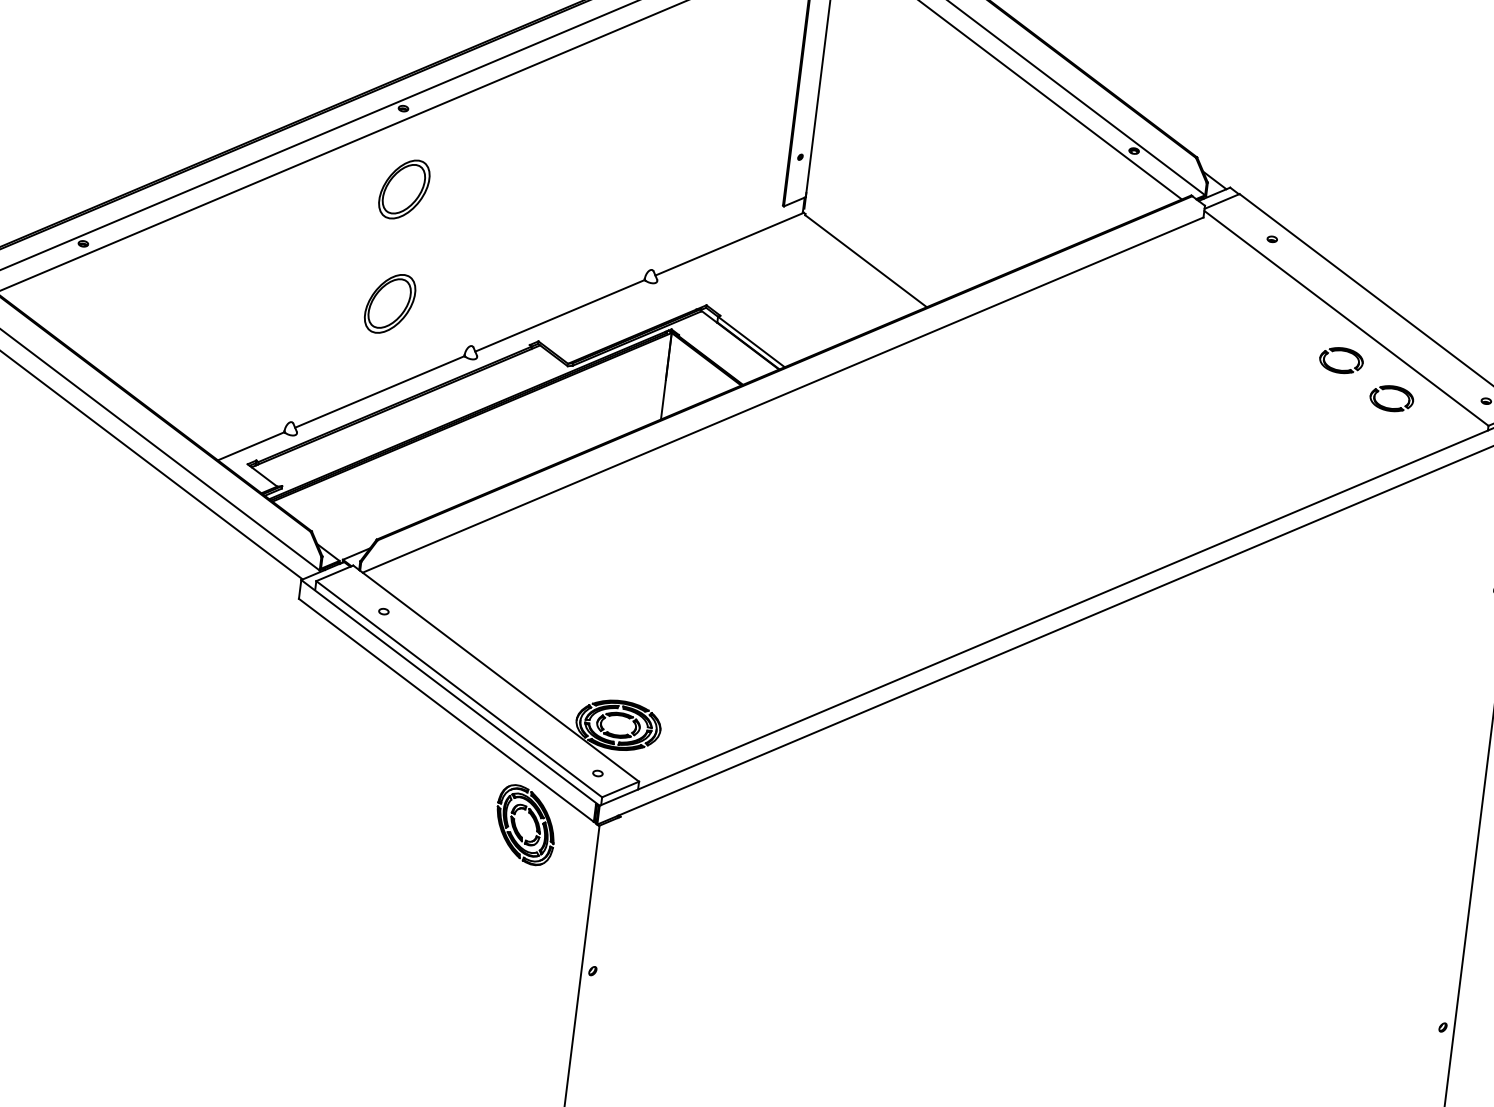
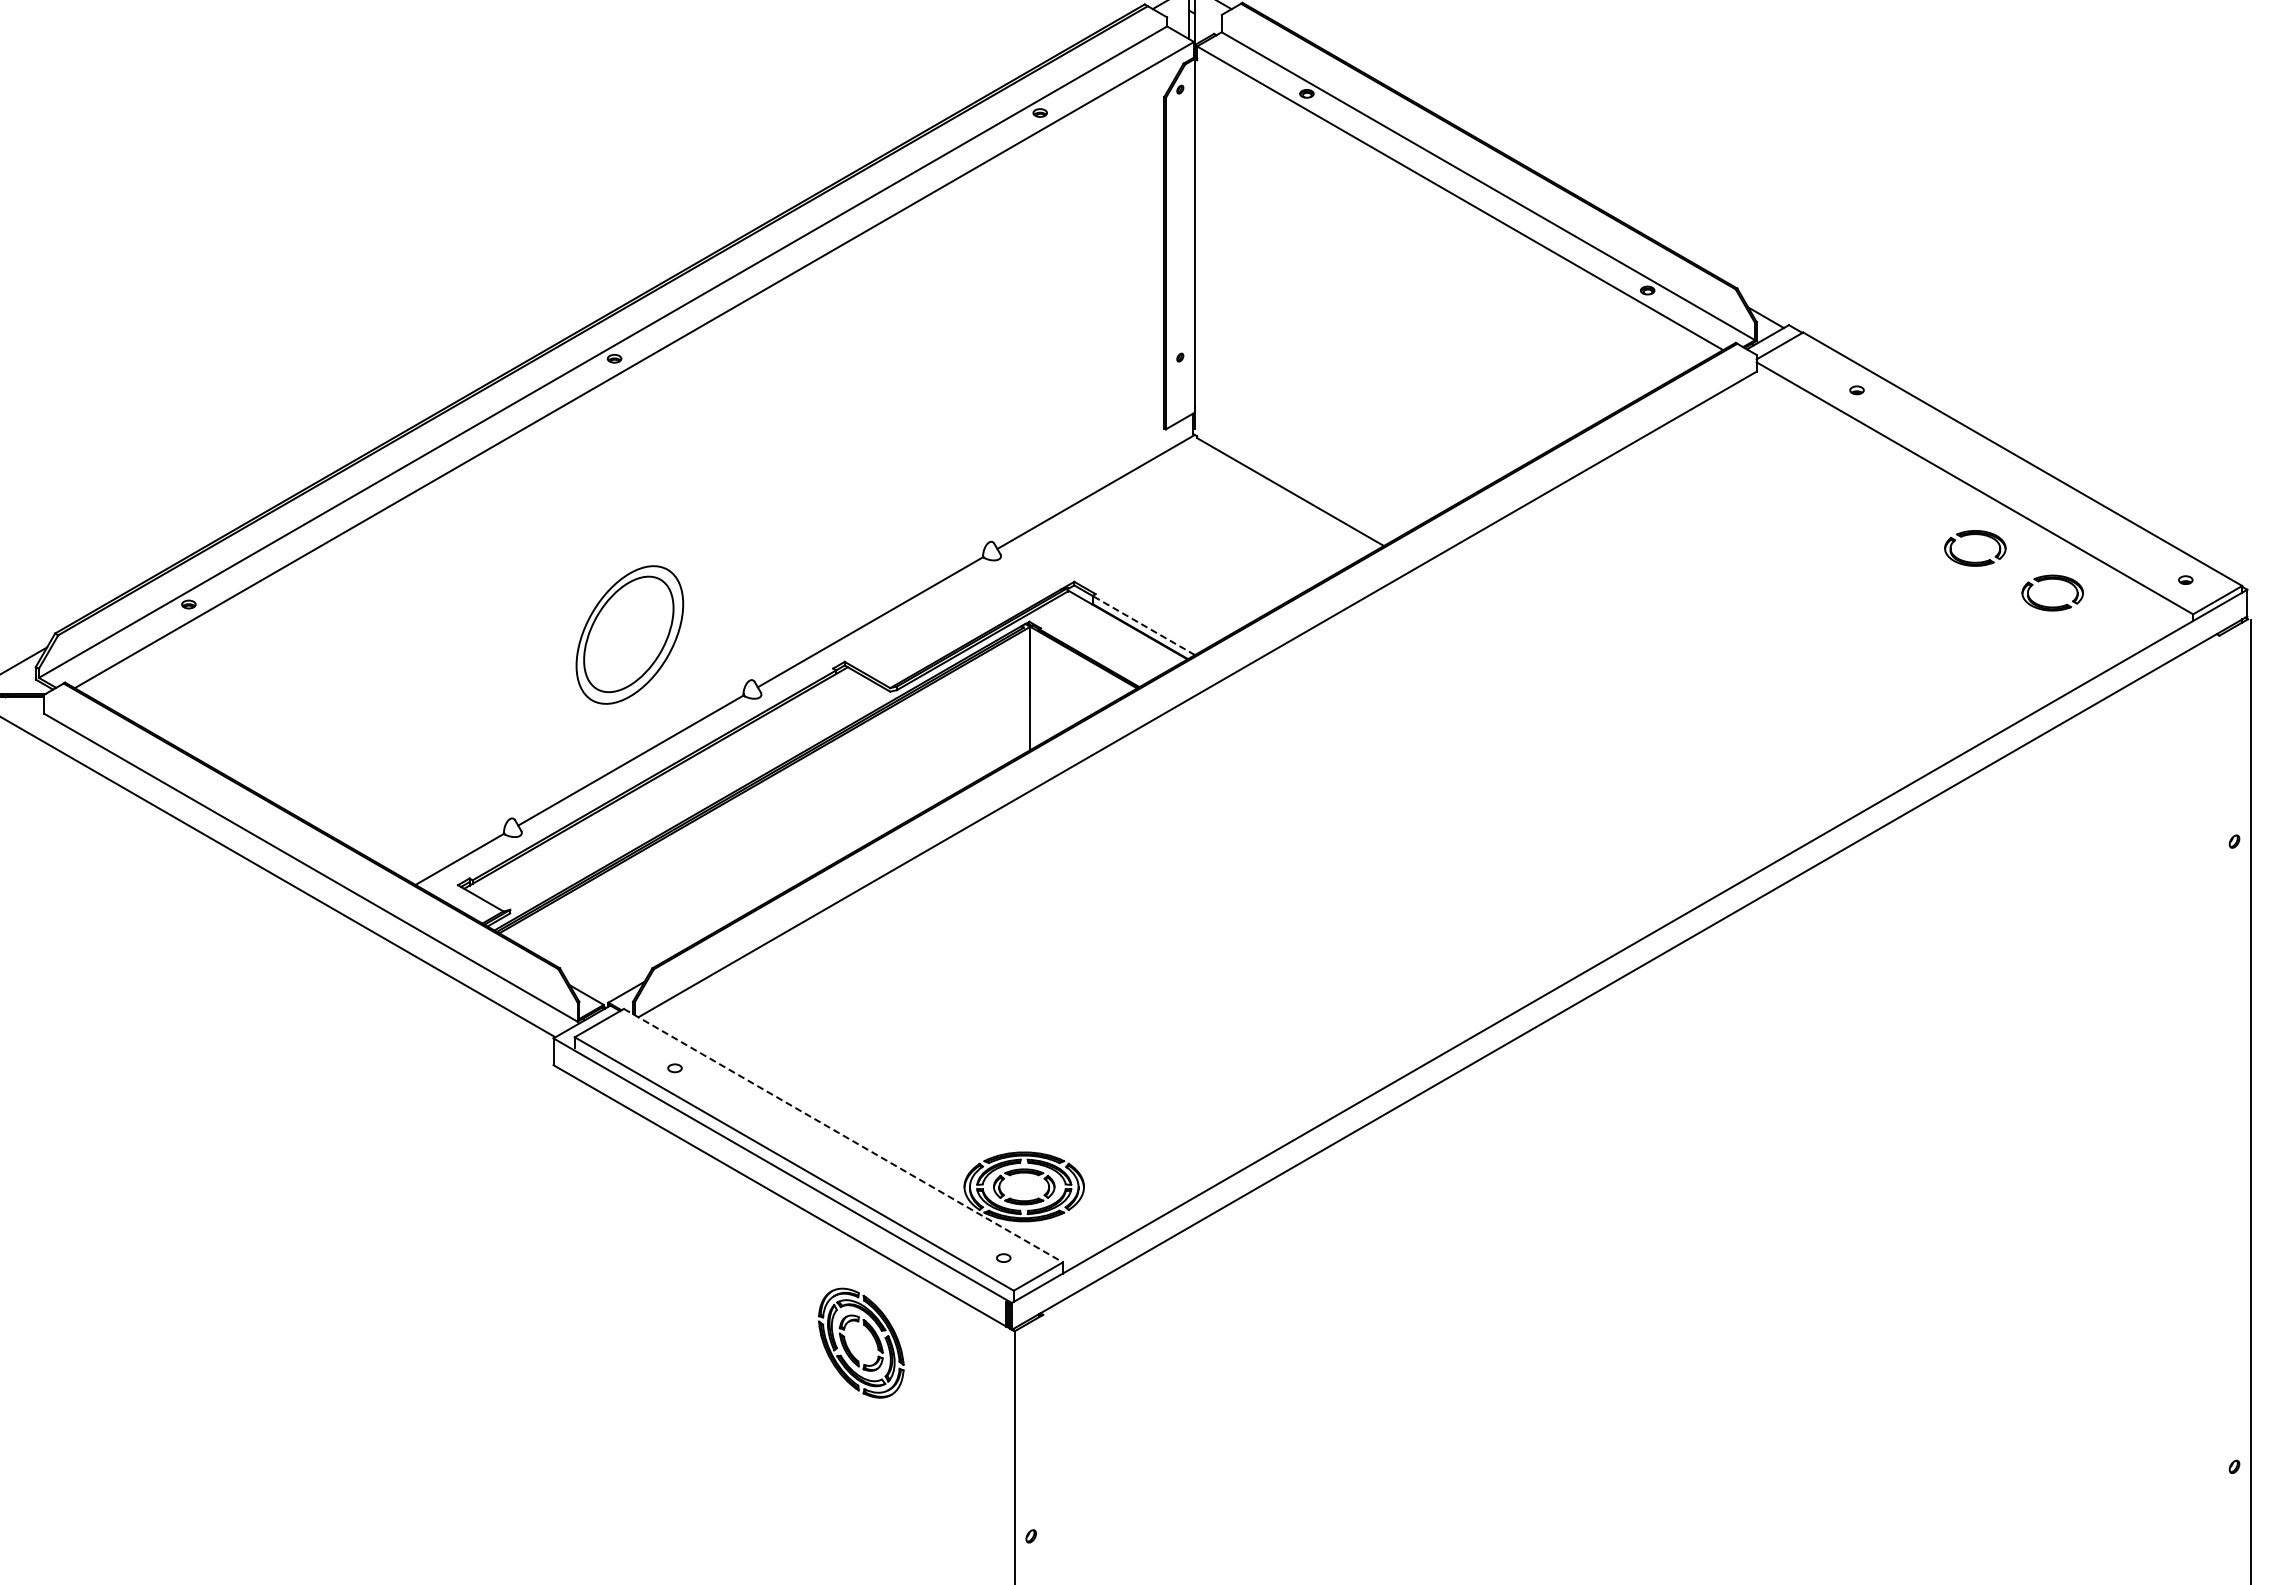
part: (404, 189) -> (629, 472), removed
part: (389, 304) -> (629, 635), size x1.6
line: (751, 341) -> (1143, 625), solid -> dashed
line: (496, 673) -> (843, 1135), solid -> dashed
part: (534, 821) -> (872, 1336), moved

